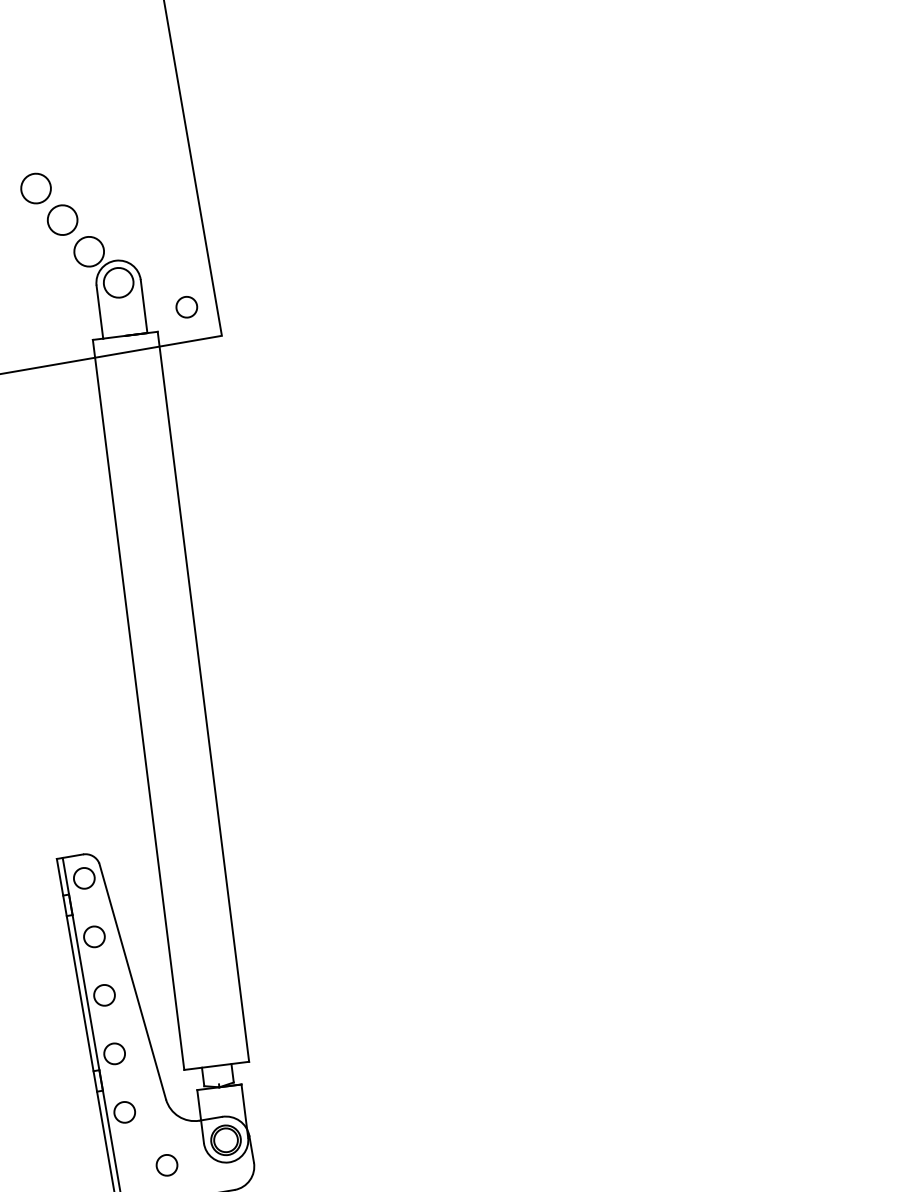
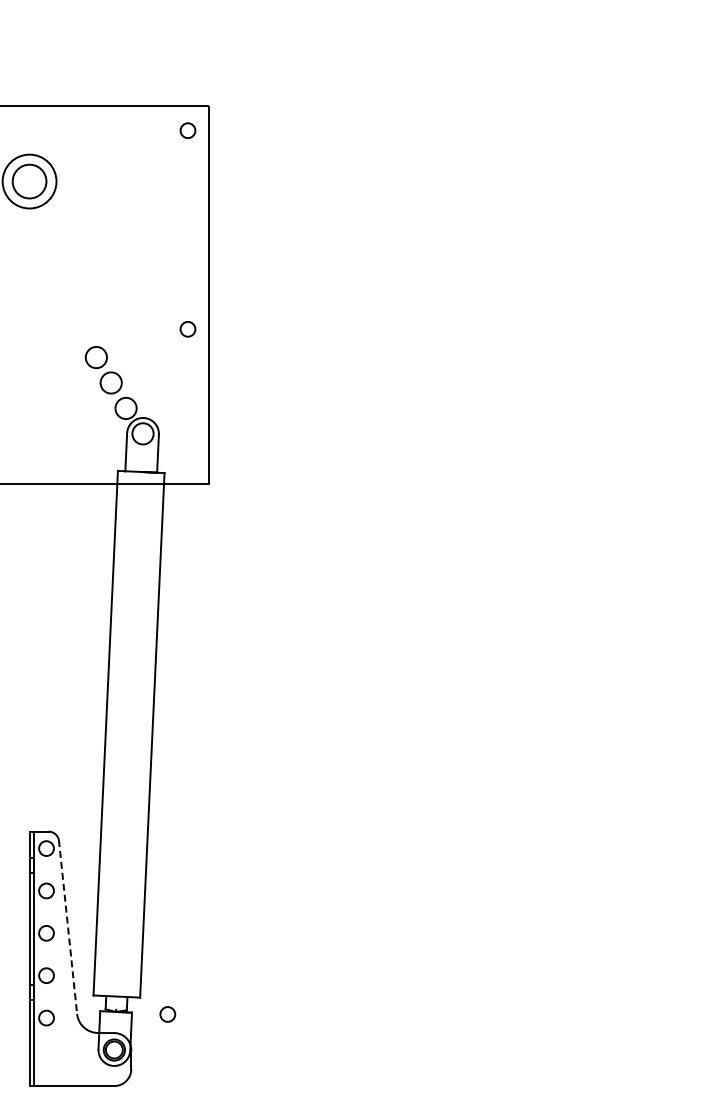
circle: (186, 307) -> (187, 329), moved
line: (133, 982) -> (68, 927), solid -> dashed
circle: (166, 1165) -> (167, 1014), moved

